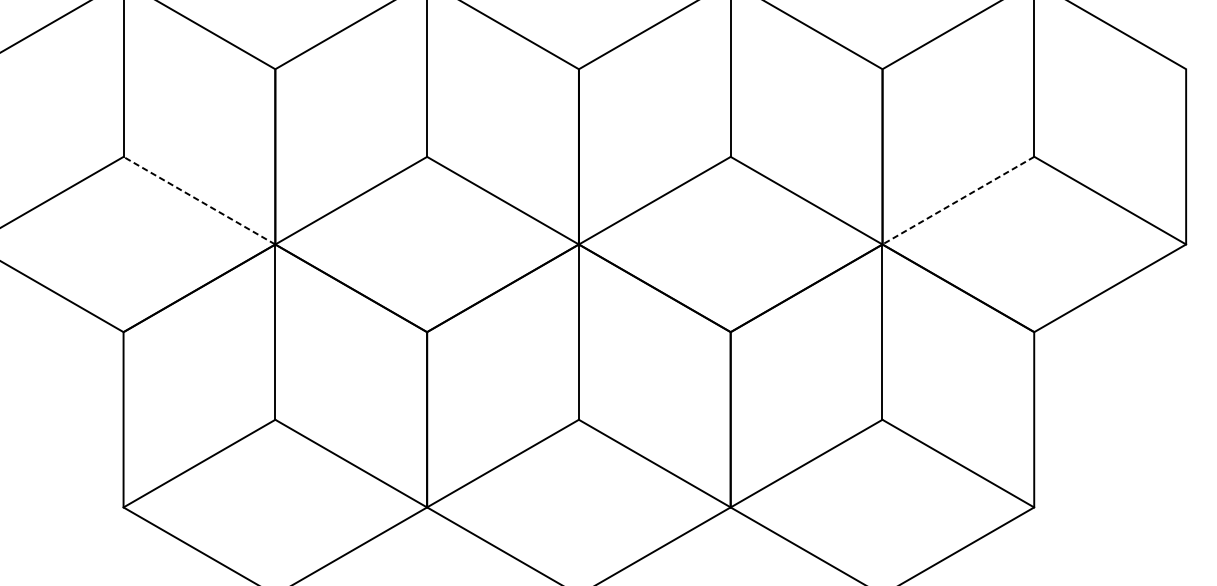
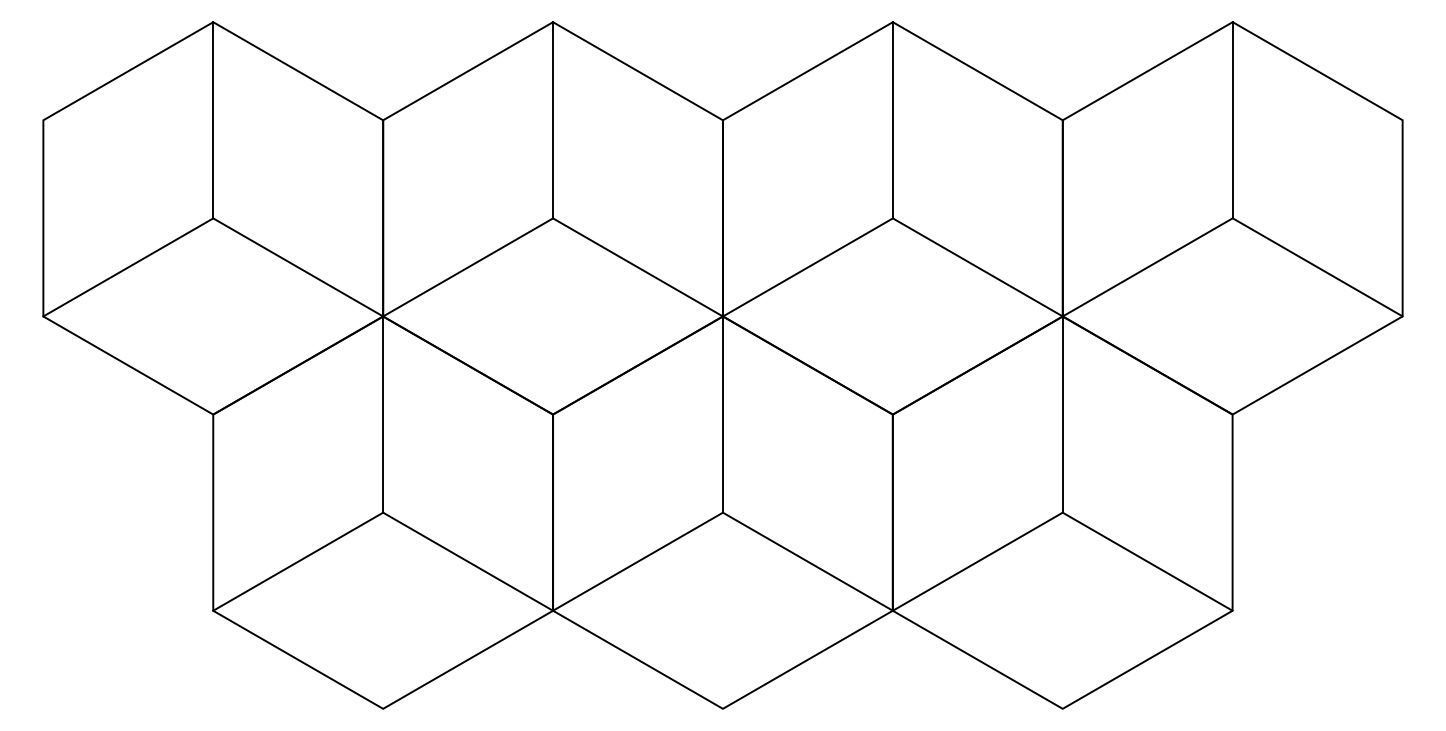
line: (198, 200) -> (297, 267), dashed -> solid
line: (958, 200) -> (1147, 267), dashed -> solid

